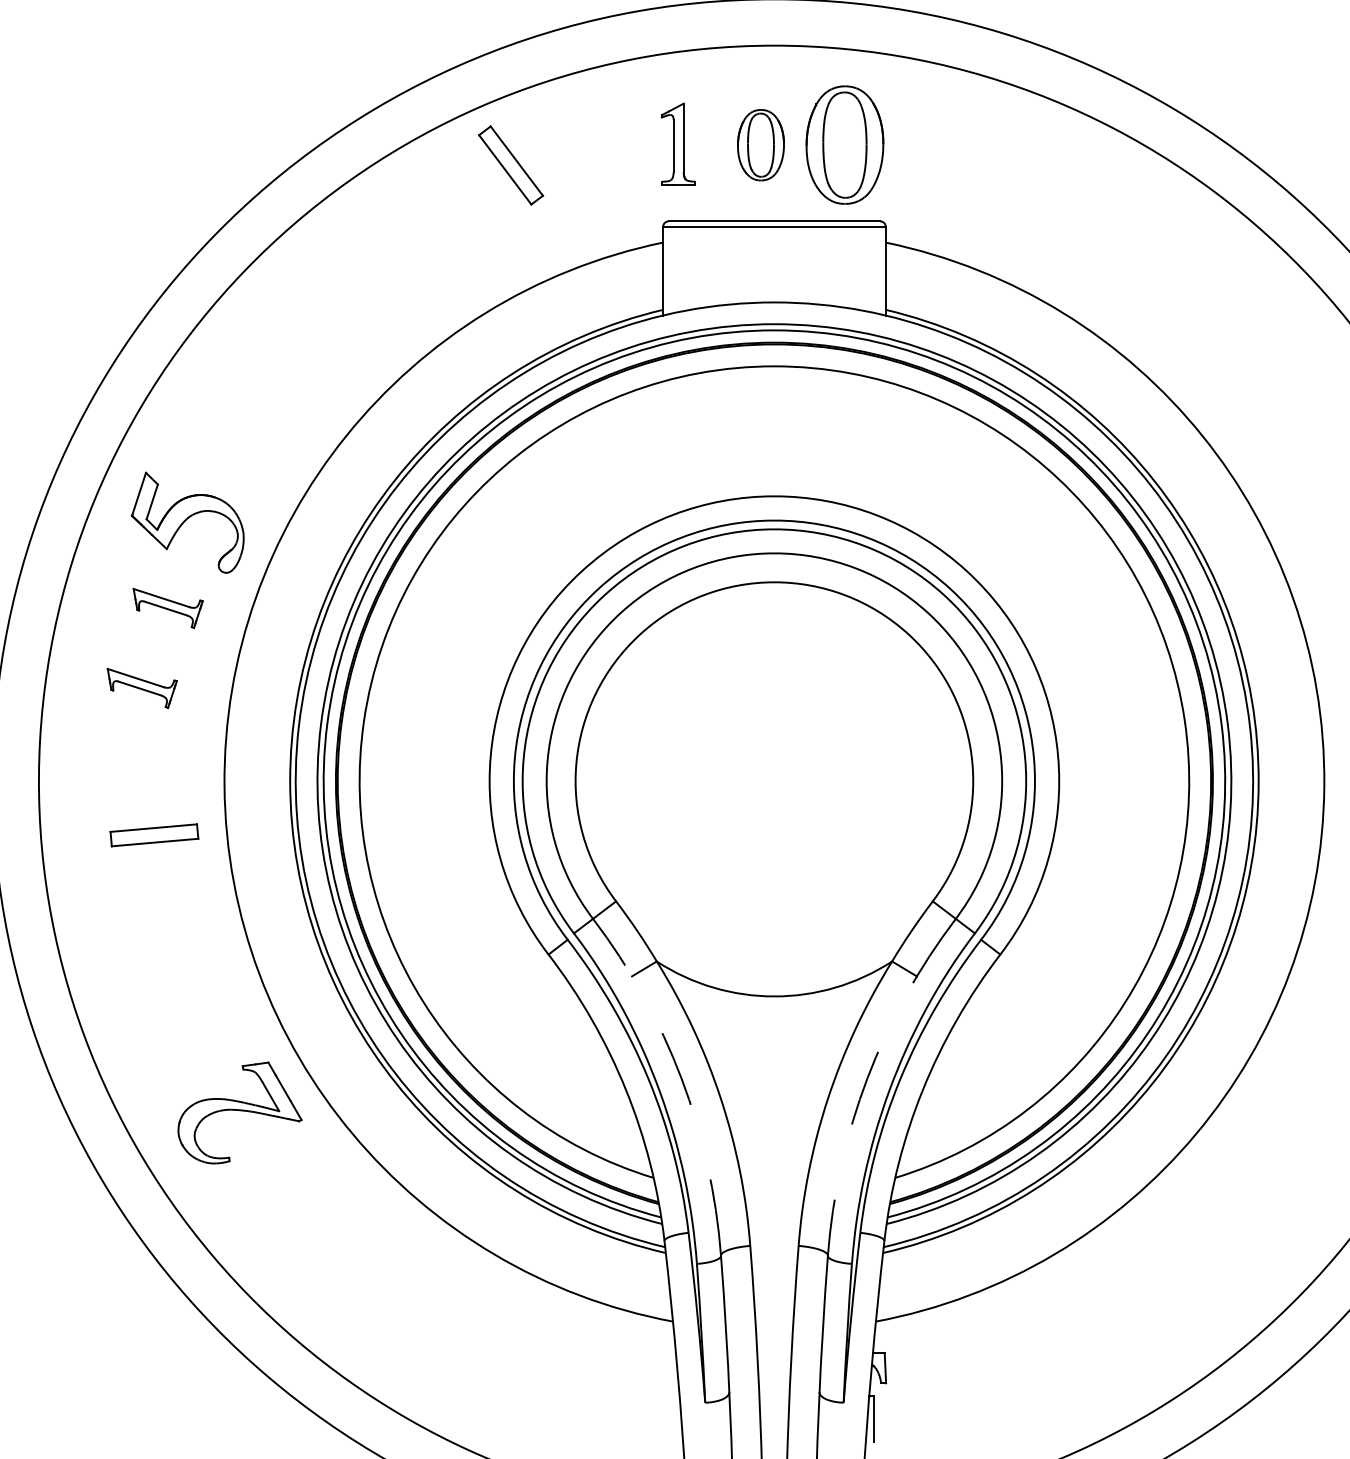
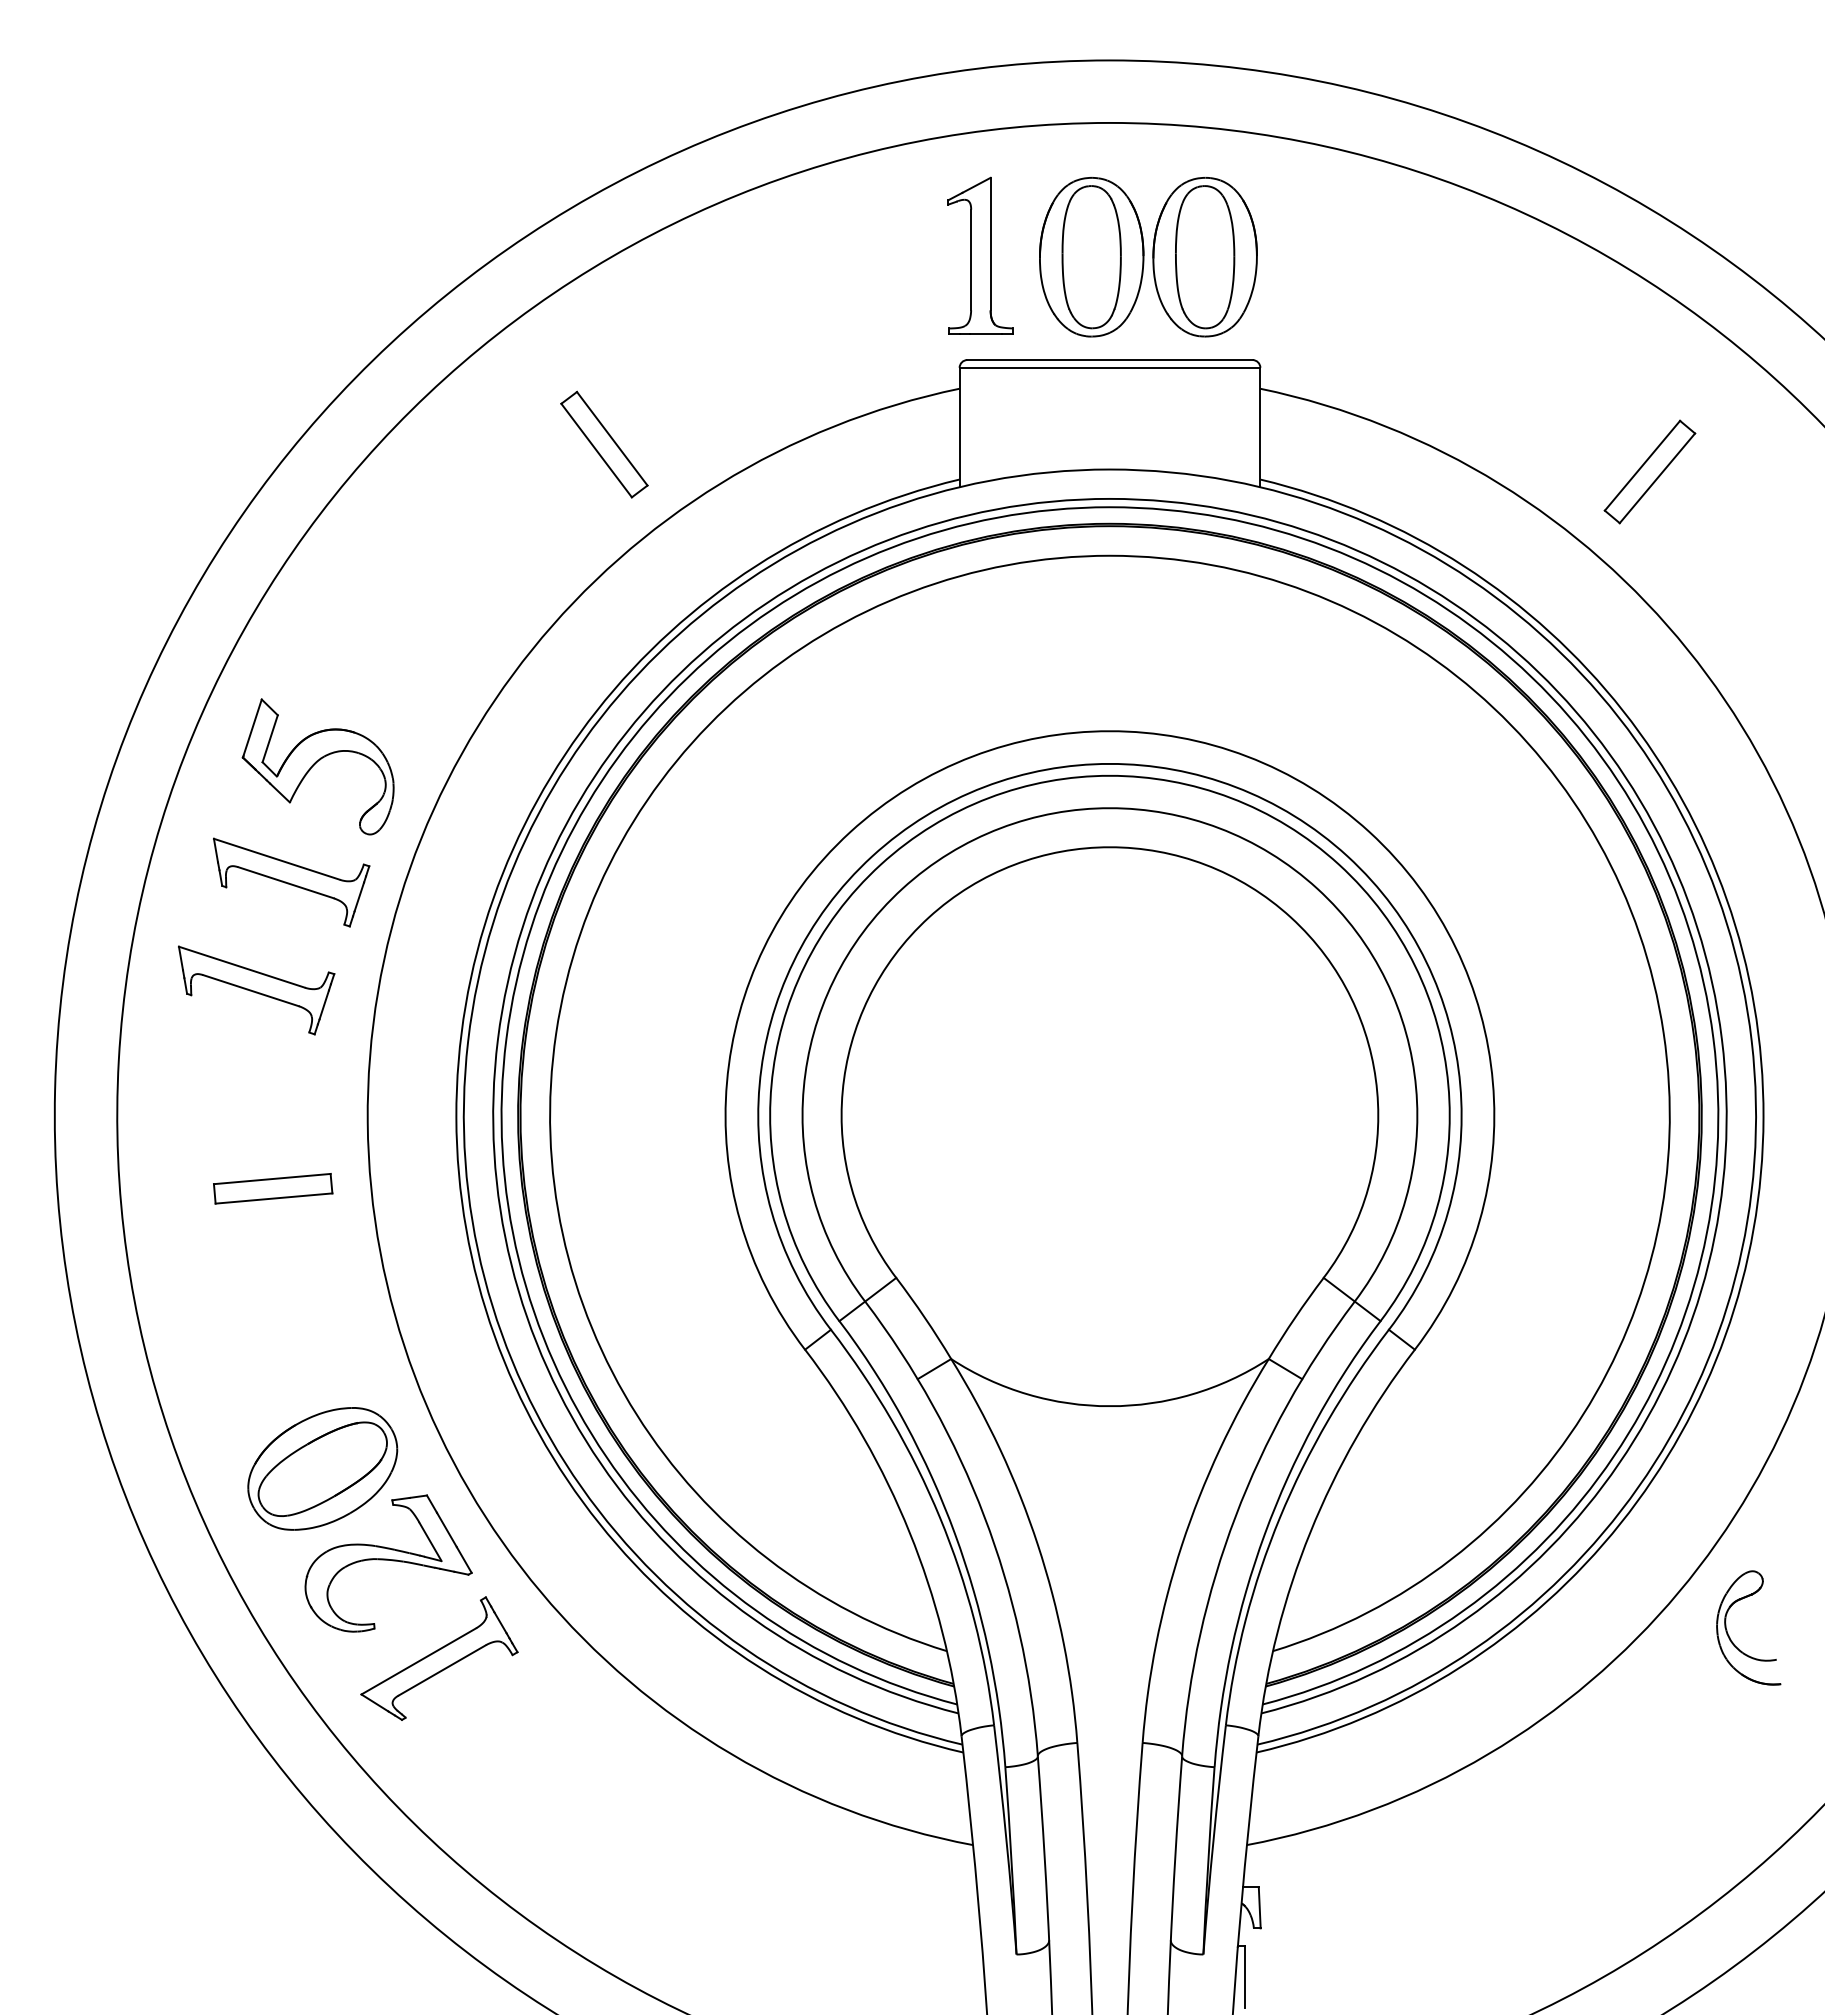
part: (678, 143) -> (980, 255), size x1.43
part: (760, 145) -> (1091, 257), size x1.67
part: (511, 165) -> (604, 444), moved
part: (1174, 303) -> (1649, 471), added
part: (168, 608) -> (291, 882), size x1.67
part: (142, 688) -> (256, 990), size x1.67
part: (191, 1042) -> (322, 1468), added
arc: (681, 1078) -> (984, 1516), dashed -> solid
arc: (867, 1078) -> (1235, 1516), dashed -> solid
part: (1234, 1167) -> (1730, 1637), added
part: (277, 1183) -> (439, 1658), added

